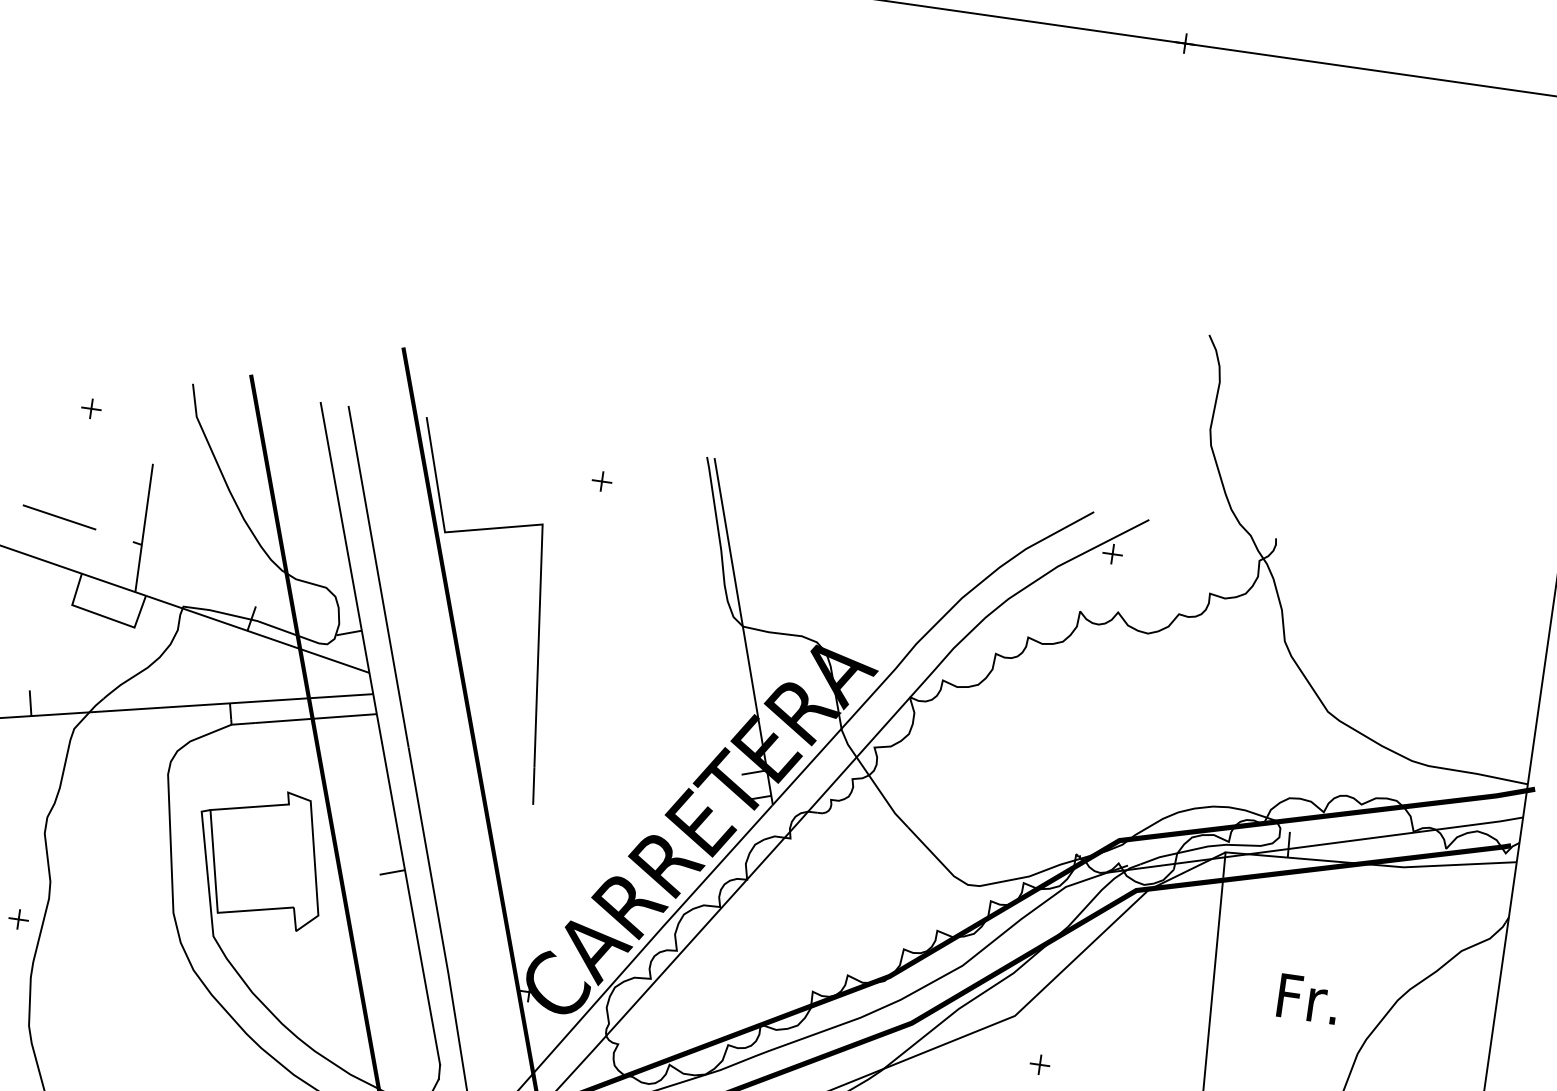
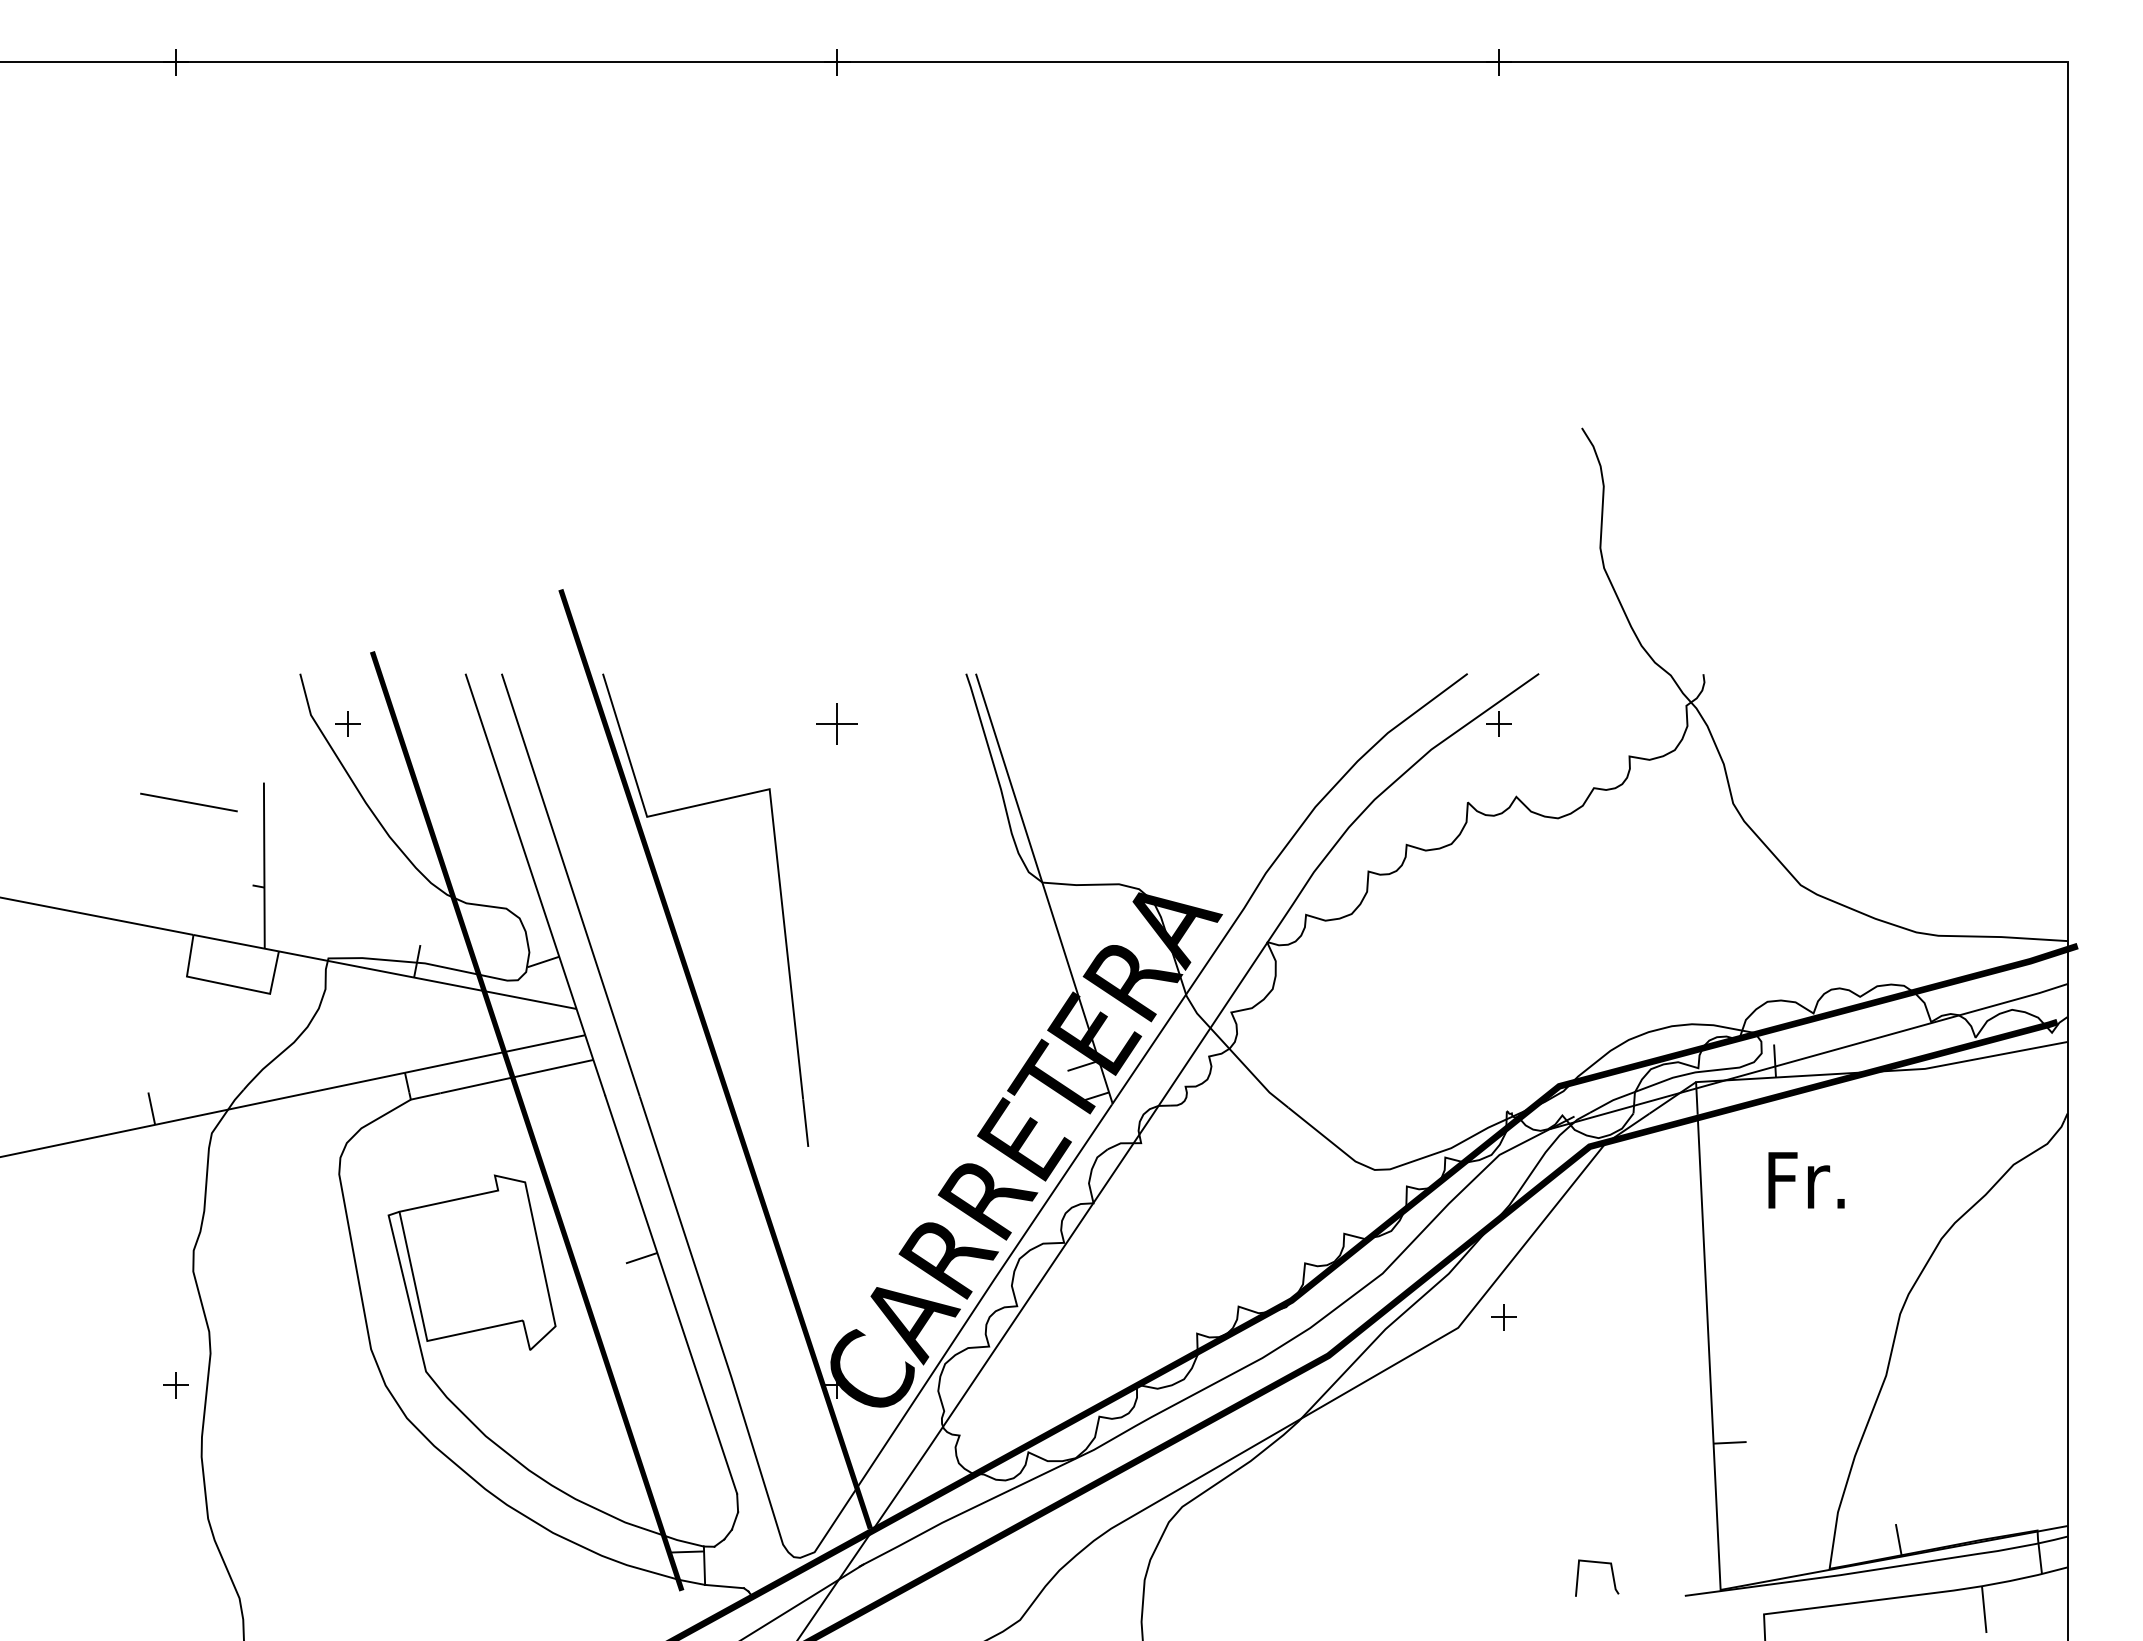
part: (91, 408) -> (347, 723), moved
part: (602, 481) -> (837, 723), size x1.6
line: (59, 517) -> (188, 802), moved
text: (1308, 999) -> (1806, 1180), moved
part: (1039, 1064) -> (1503, 1317), moved

